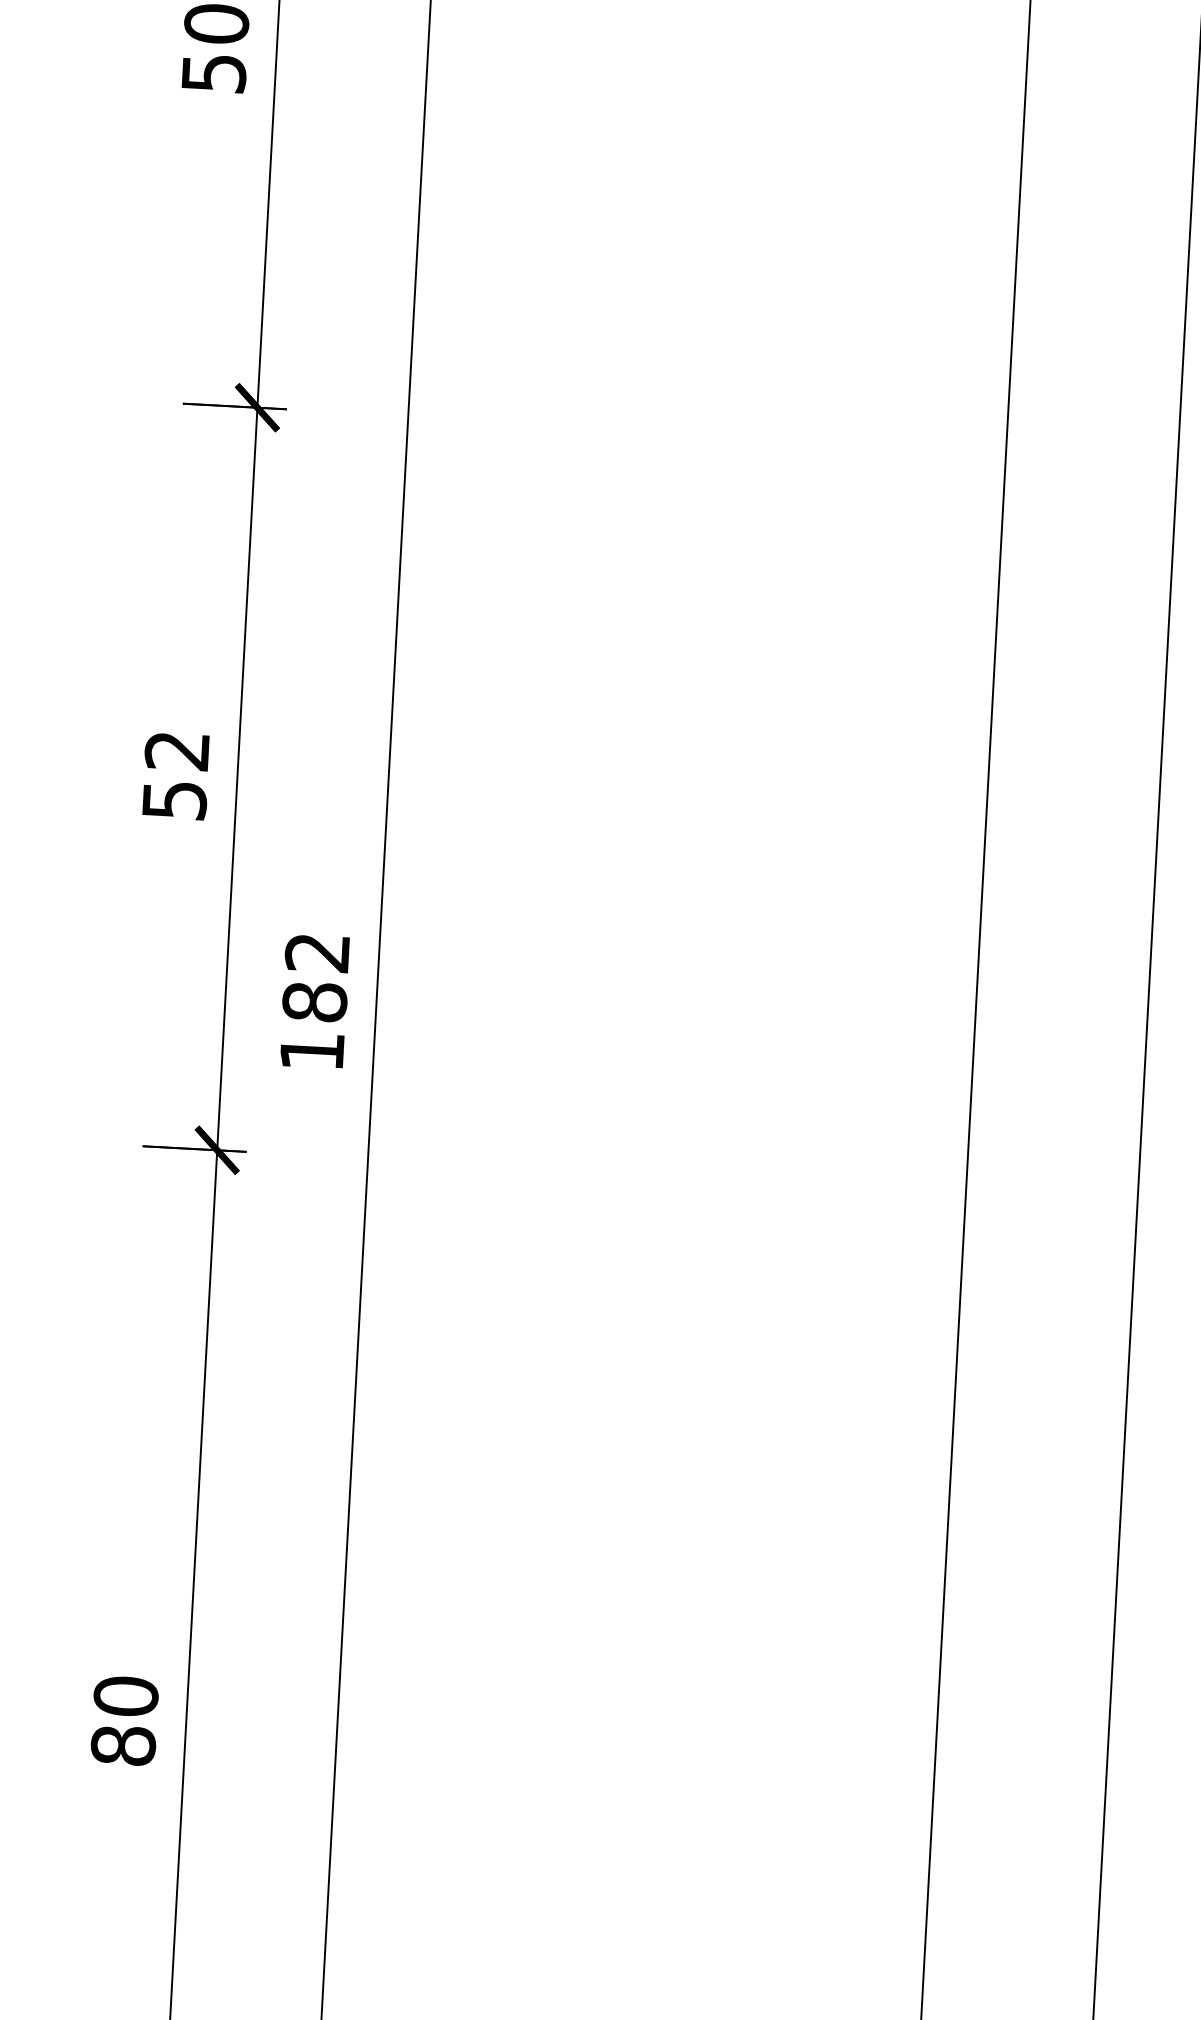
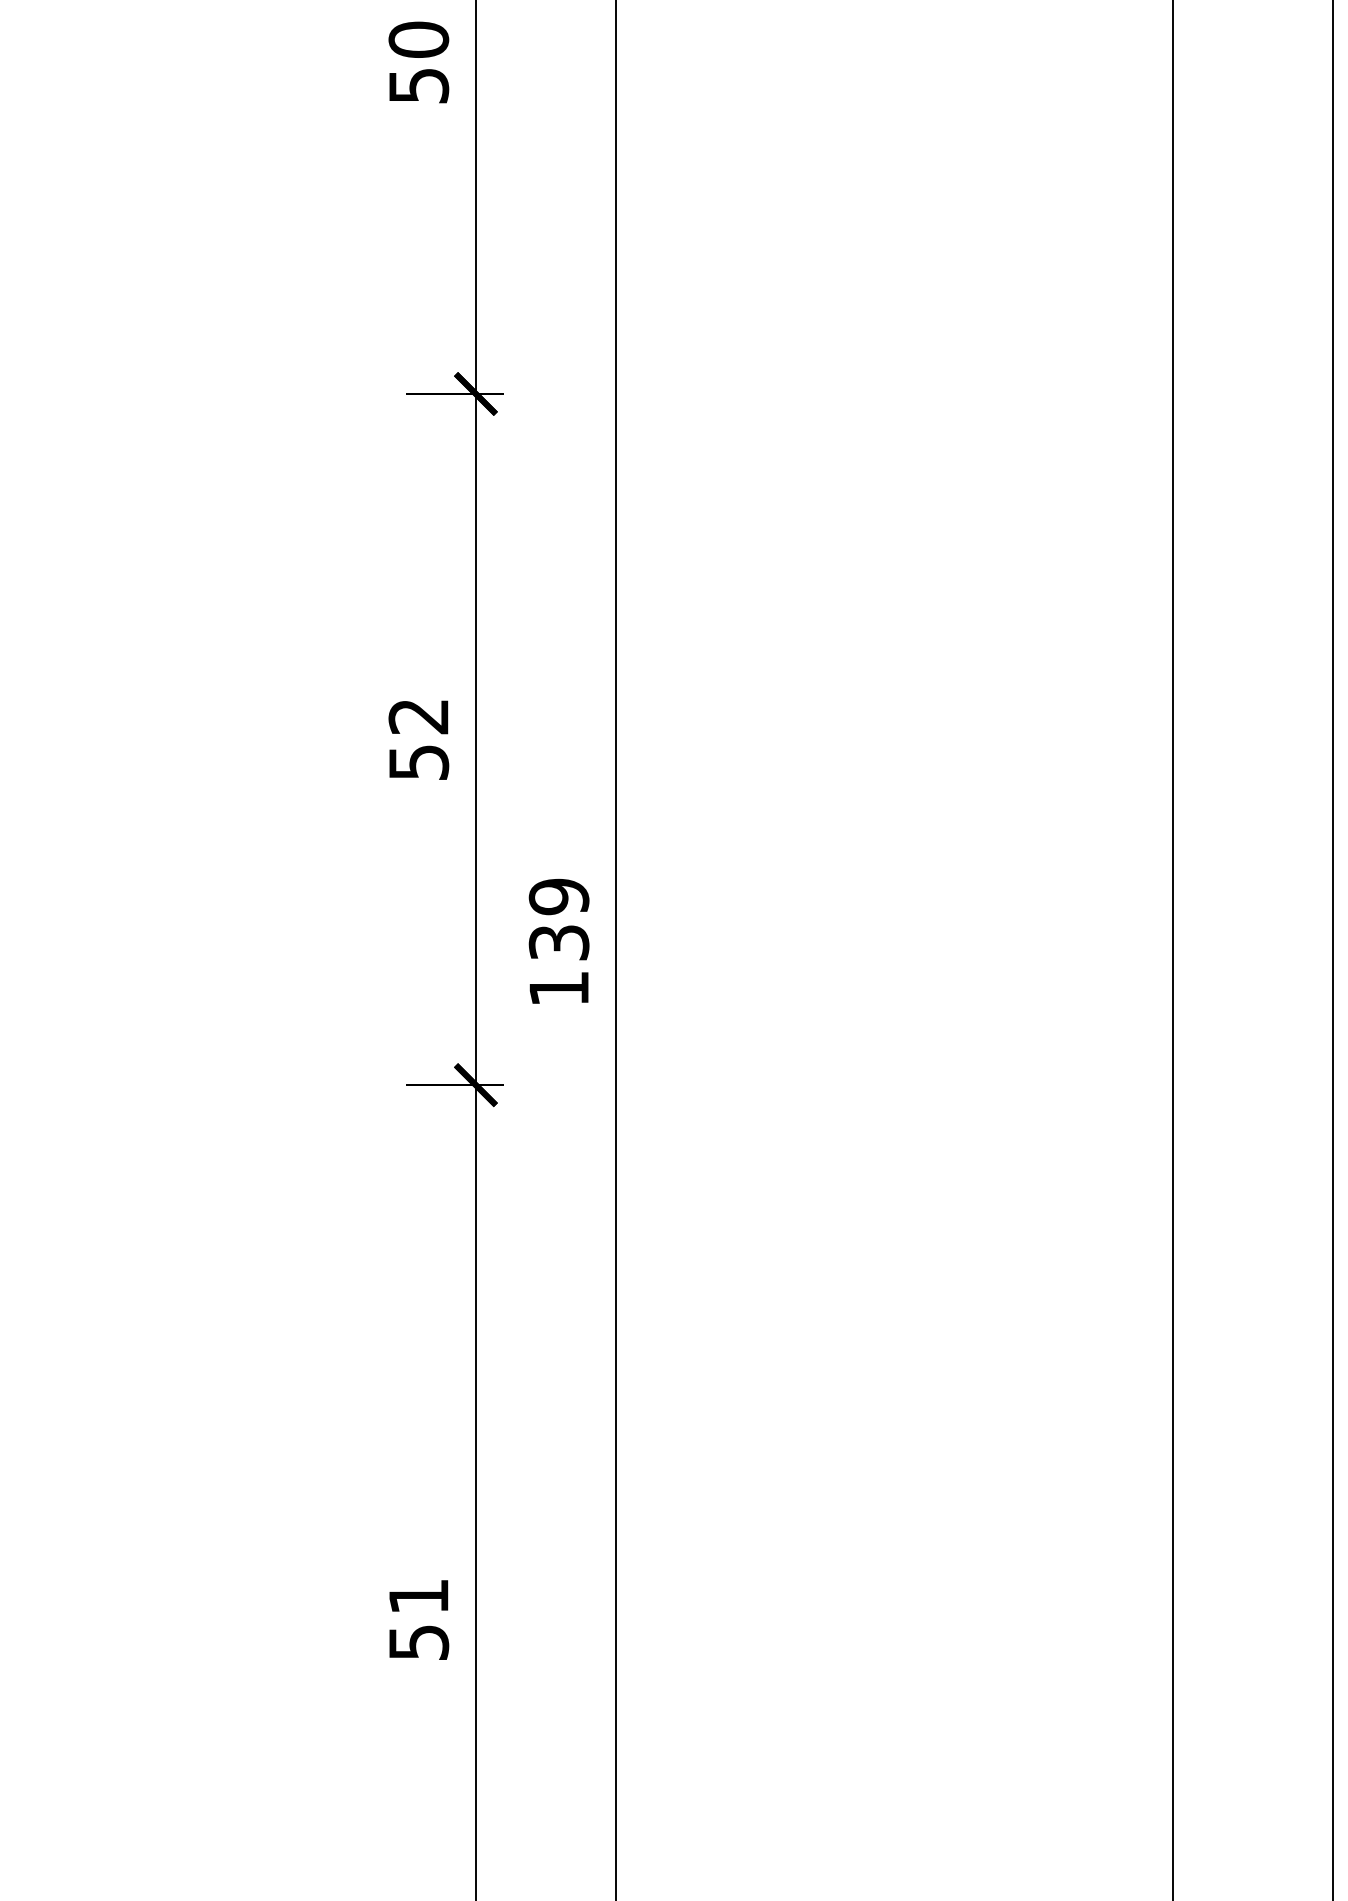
text: (315, 977) -> (558, 919), 182 -> 139
text: (124, 1720) -> (418, 1619), 80 -> 51

